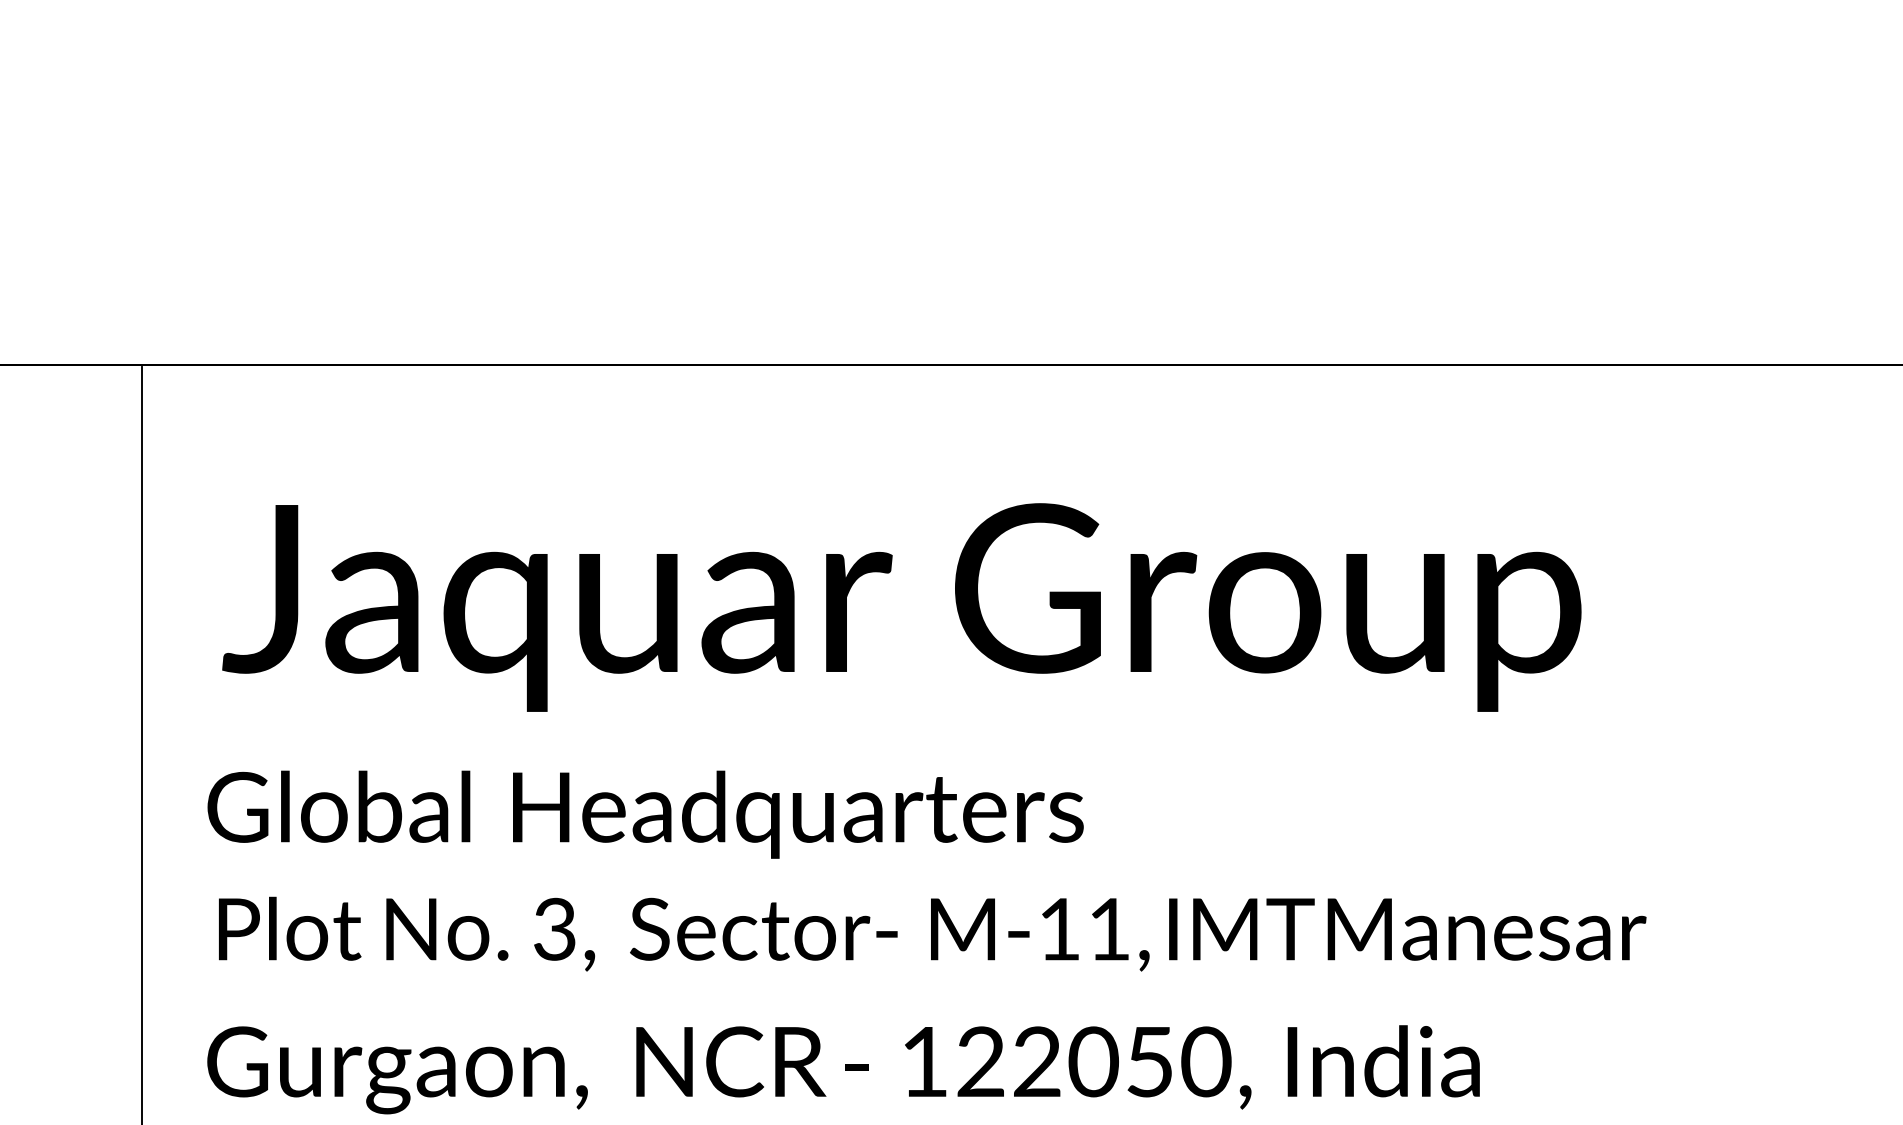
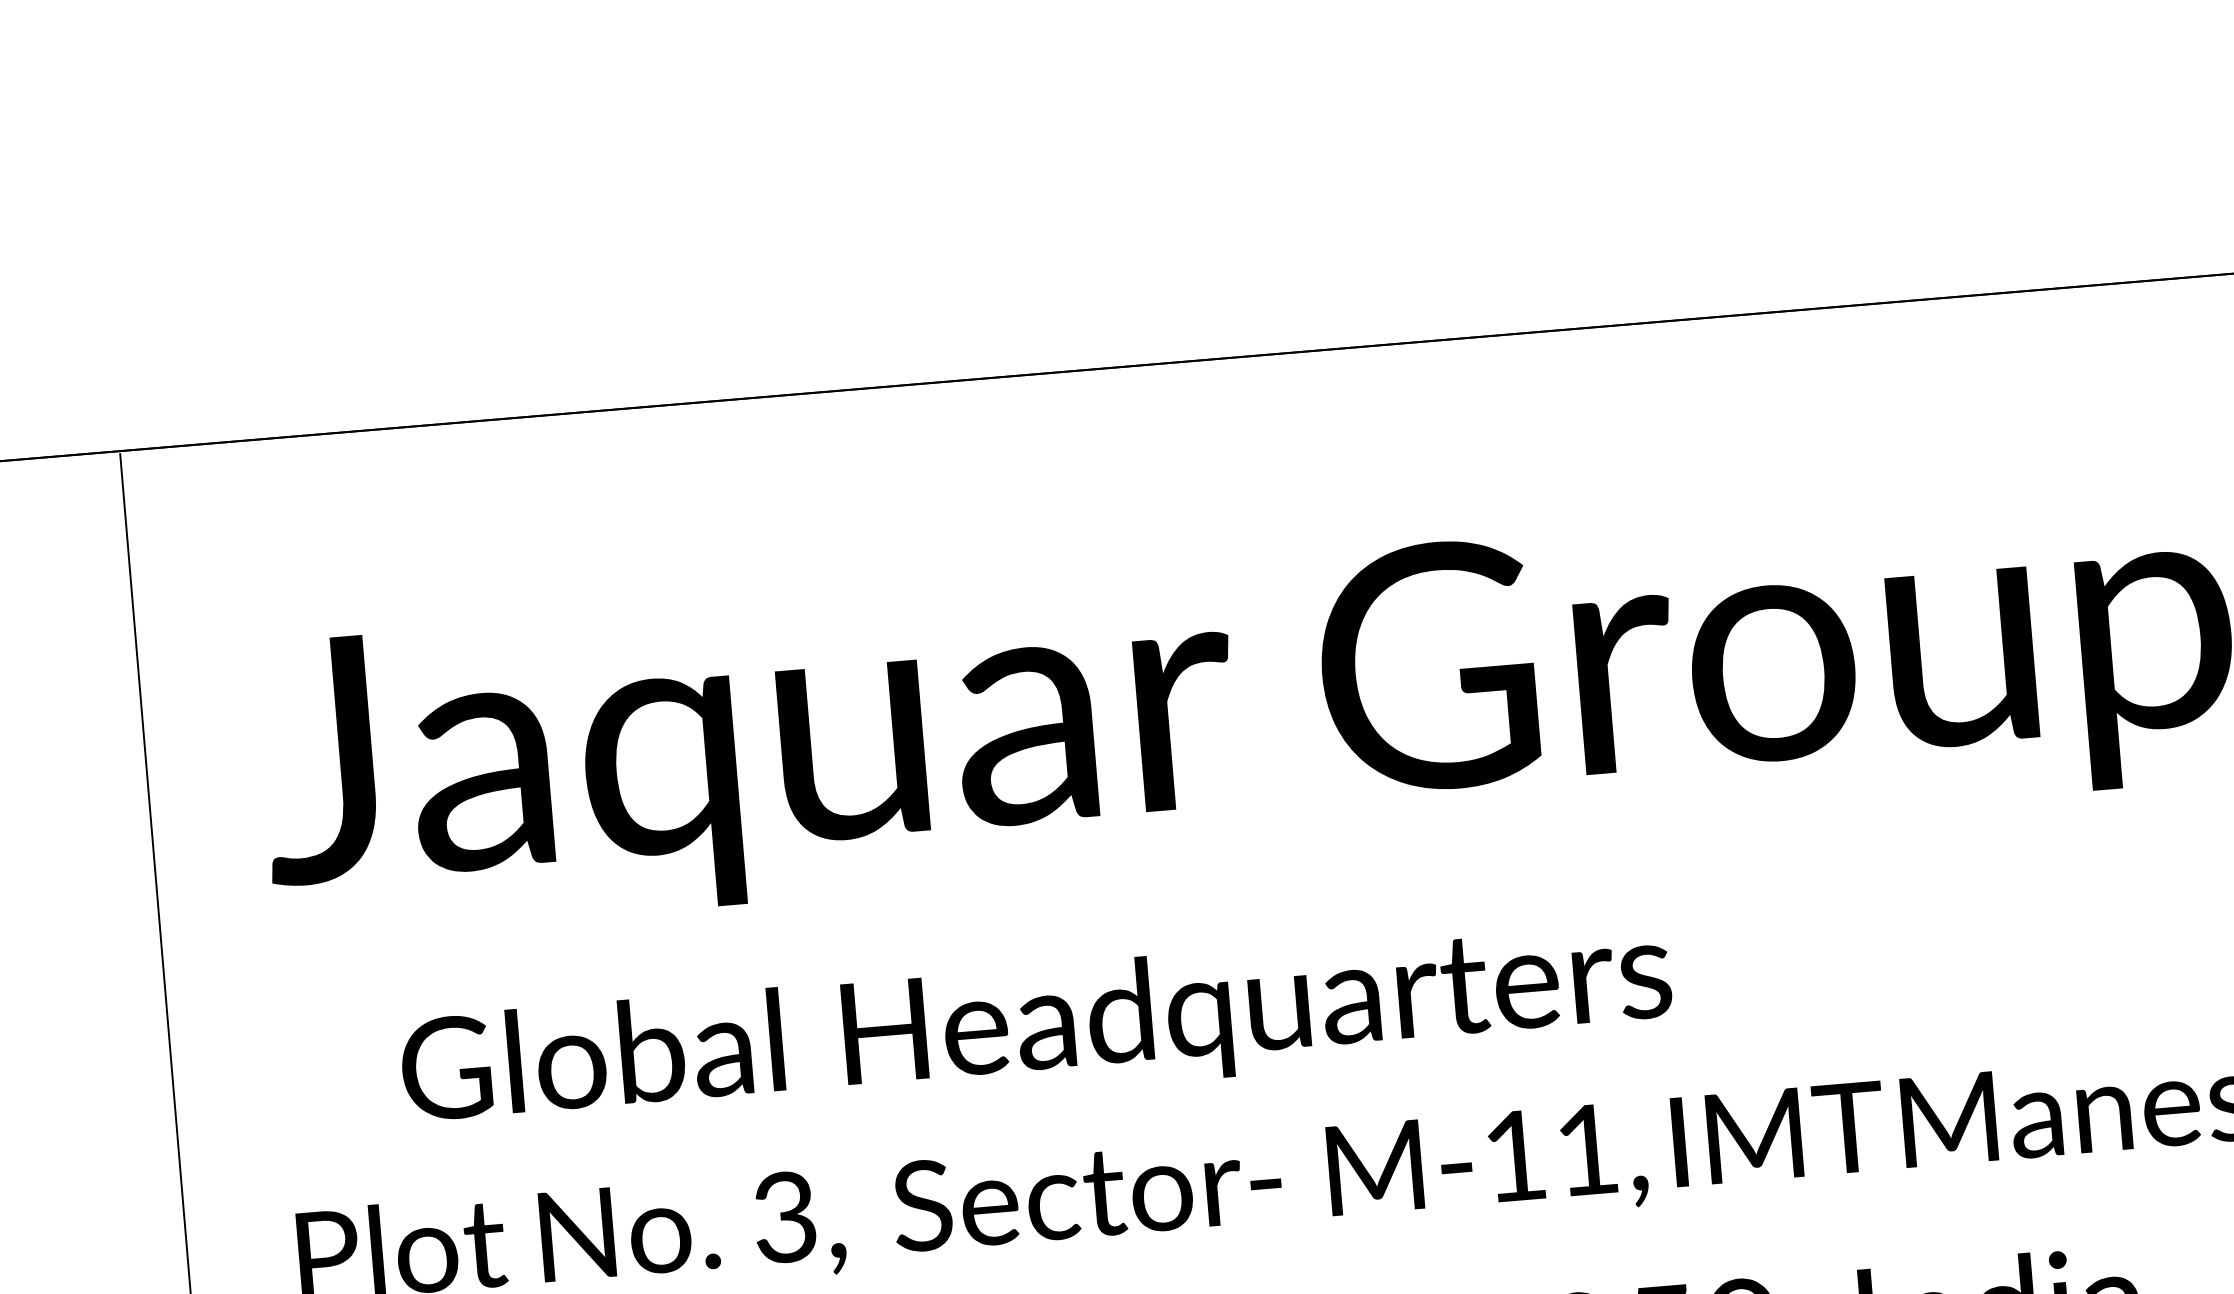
text: (645, 814) -> (1036, 1028), moved

